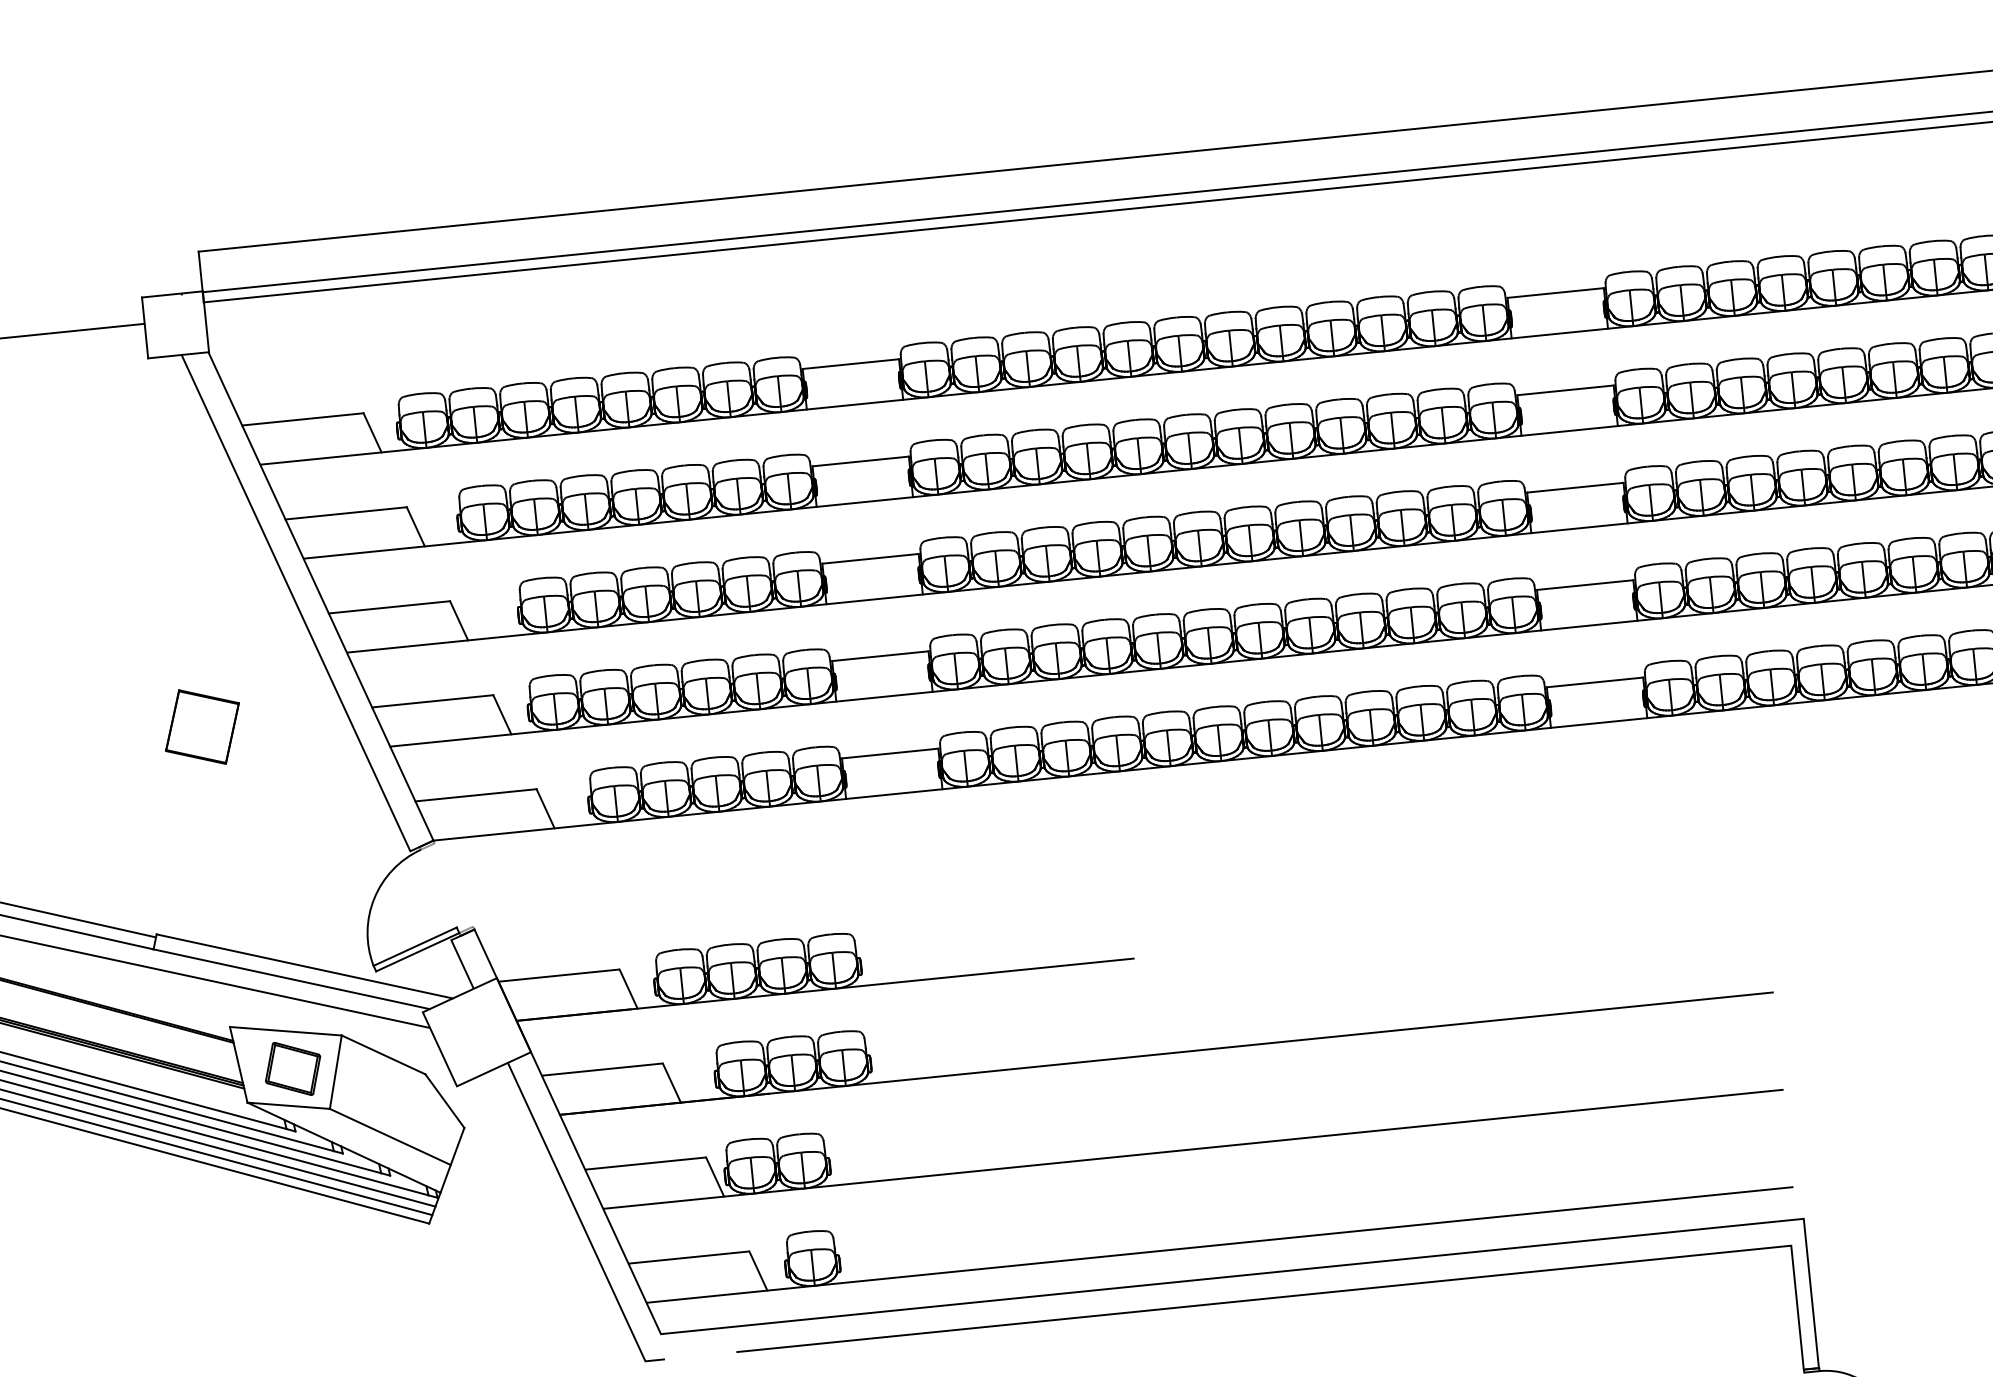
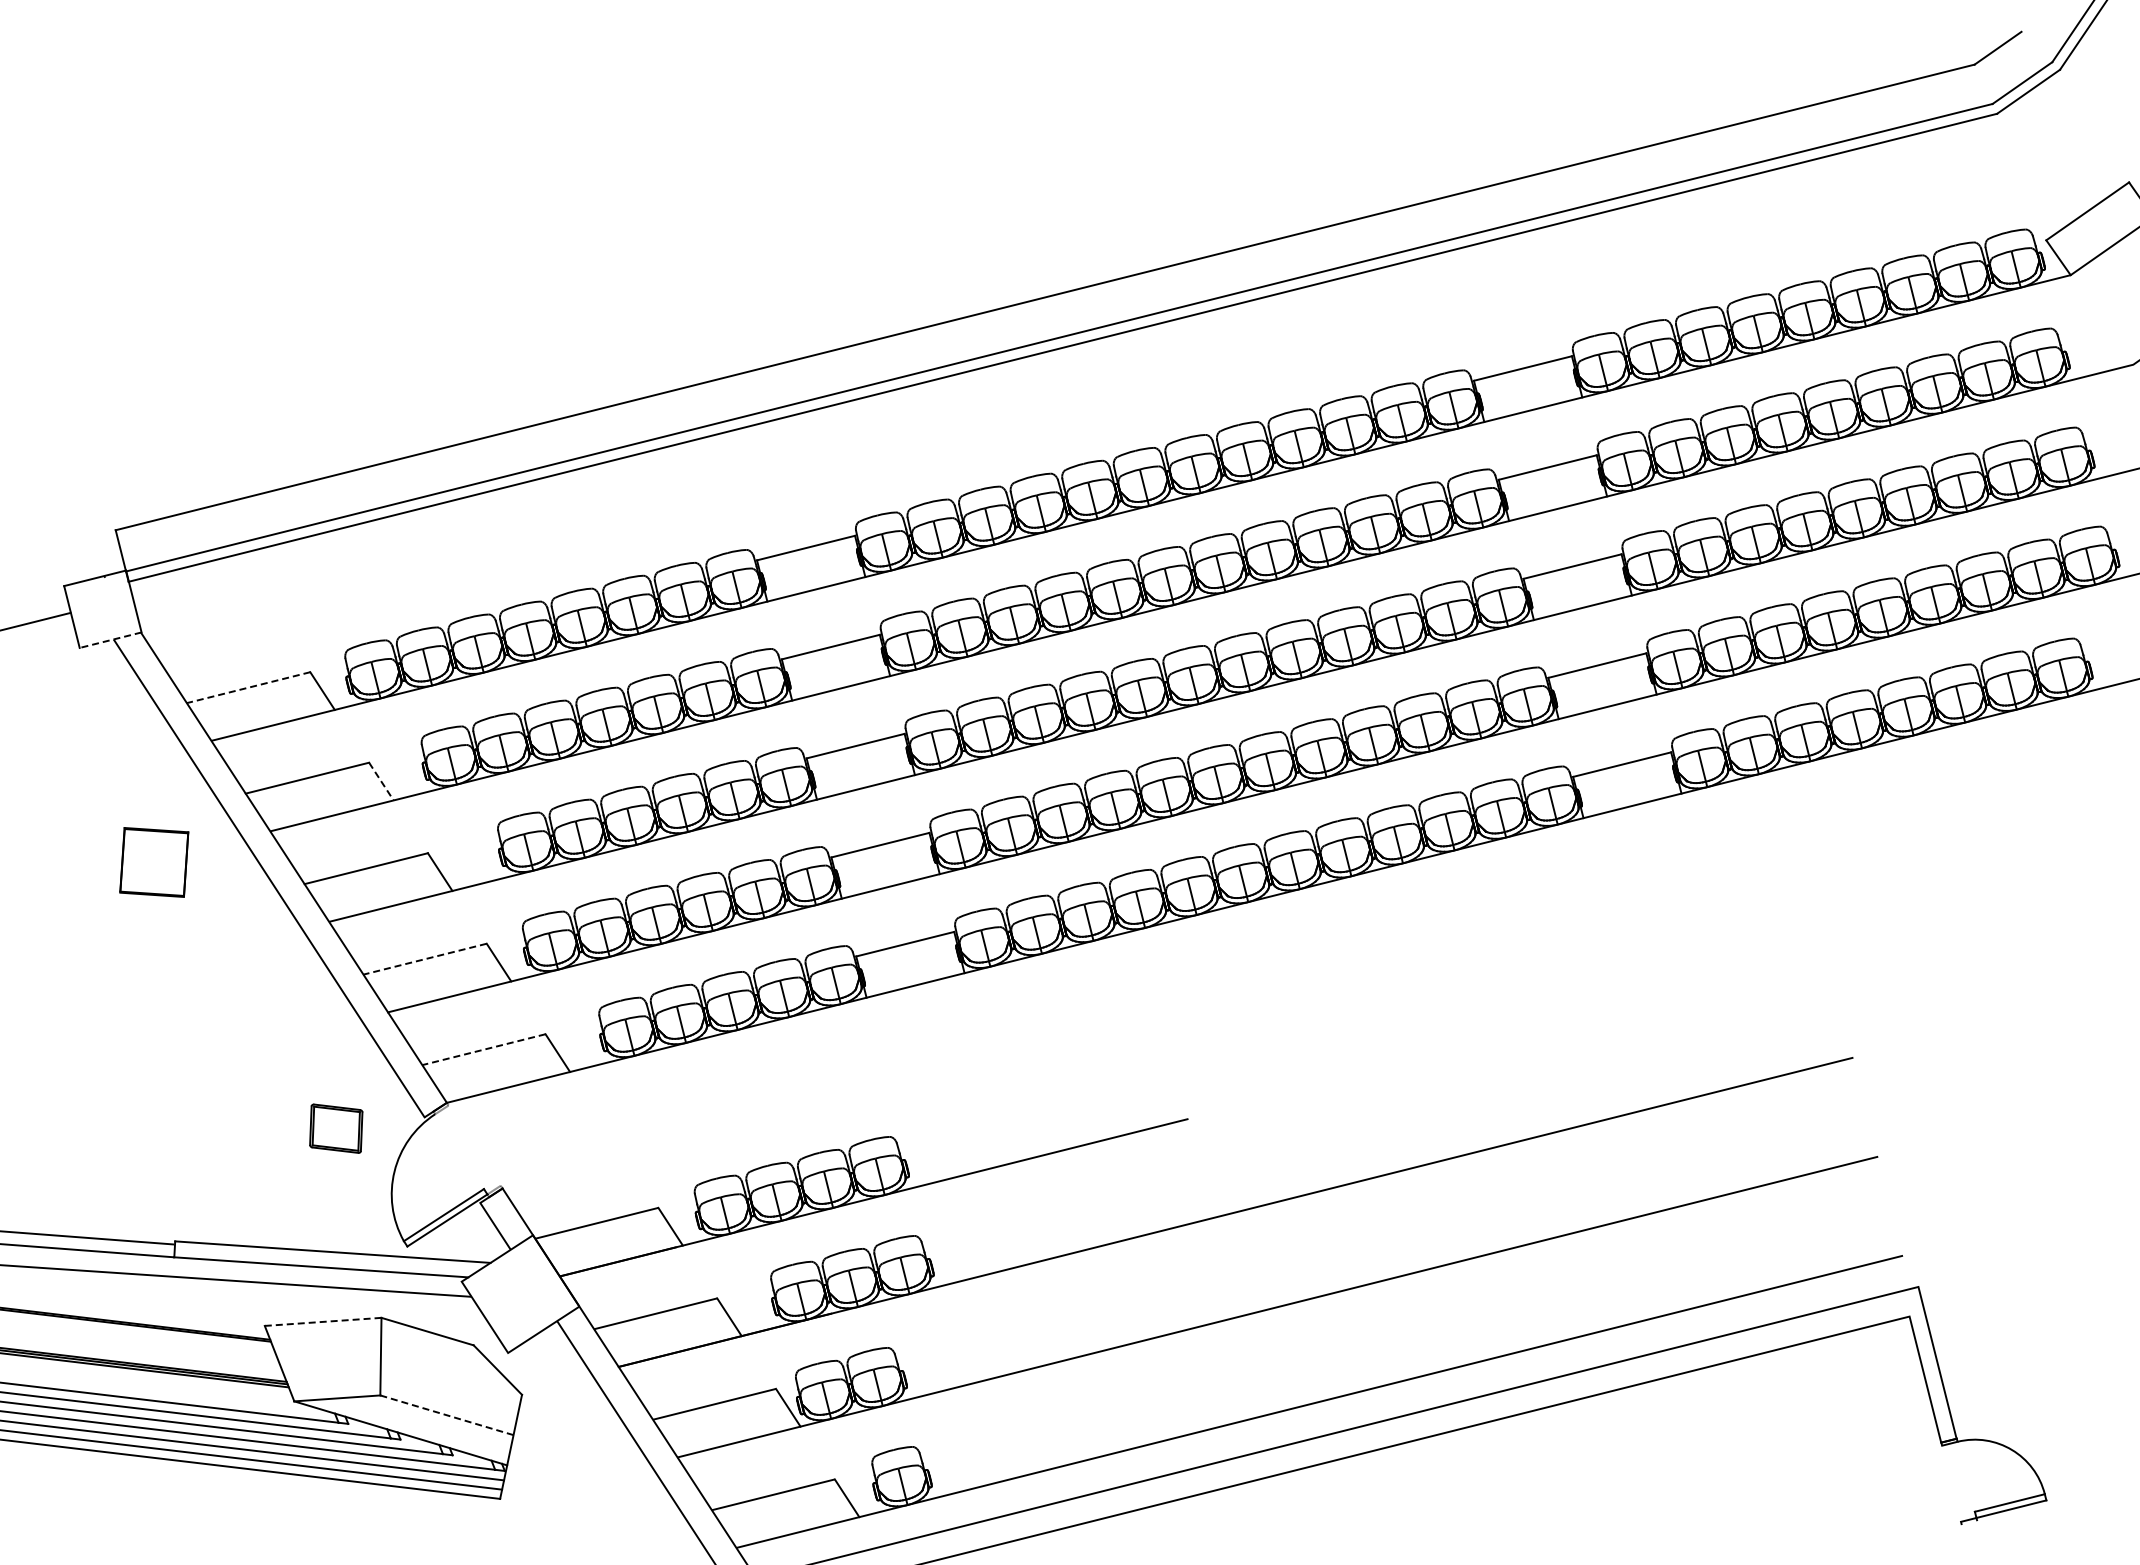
line: (178, 355) -> (110, 640), solid -> dashed
line: (302, 419) -> (248, 687), solid -> dashed
line: (415, 526) -> (381, 781), solid -> dashed
line: (433, 701) -> (425, 959), solid -> dashed
part: (202, 727) -> (154, 862), moved
line: (475, 795) -> (483, 1049), solid -> dashed
line: (286, 1030) -> (323, 1321), solid -> dashed
part: (293, 1068) -> (336, 1128), moved
line: (389, 1137) -> (446, 1415), solid -> dashed

